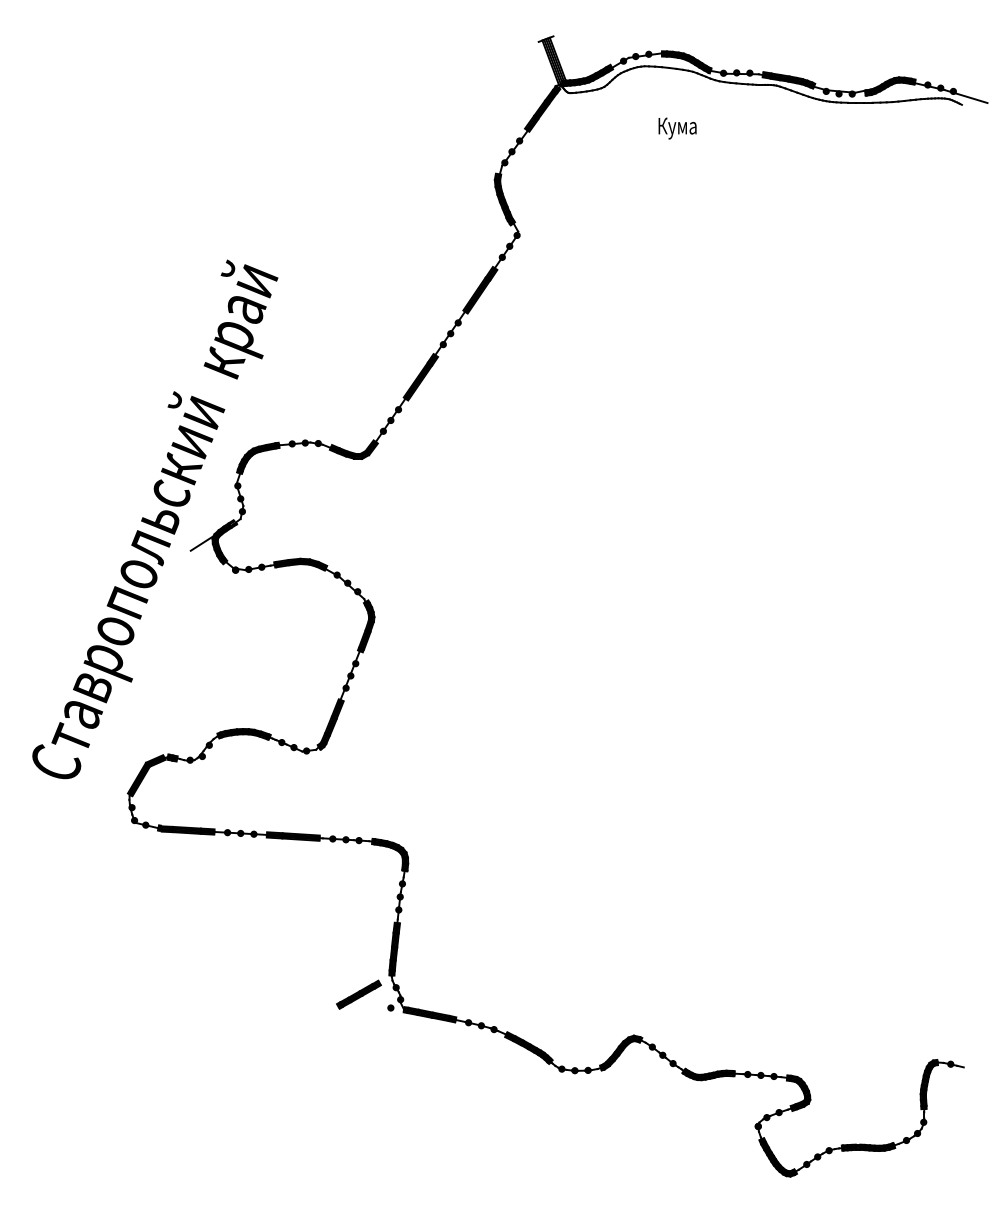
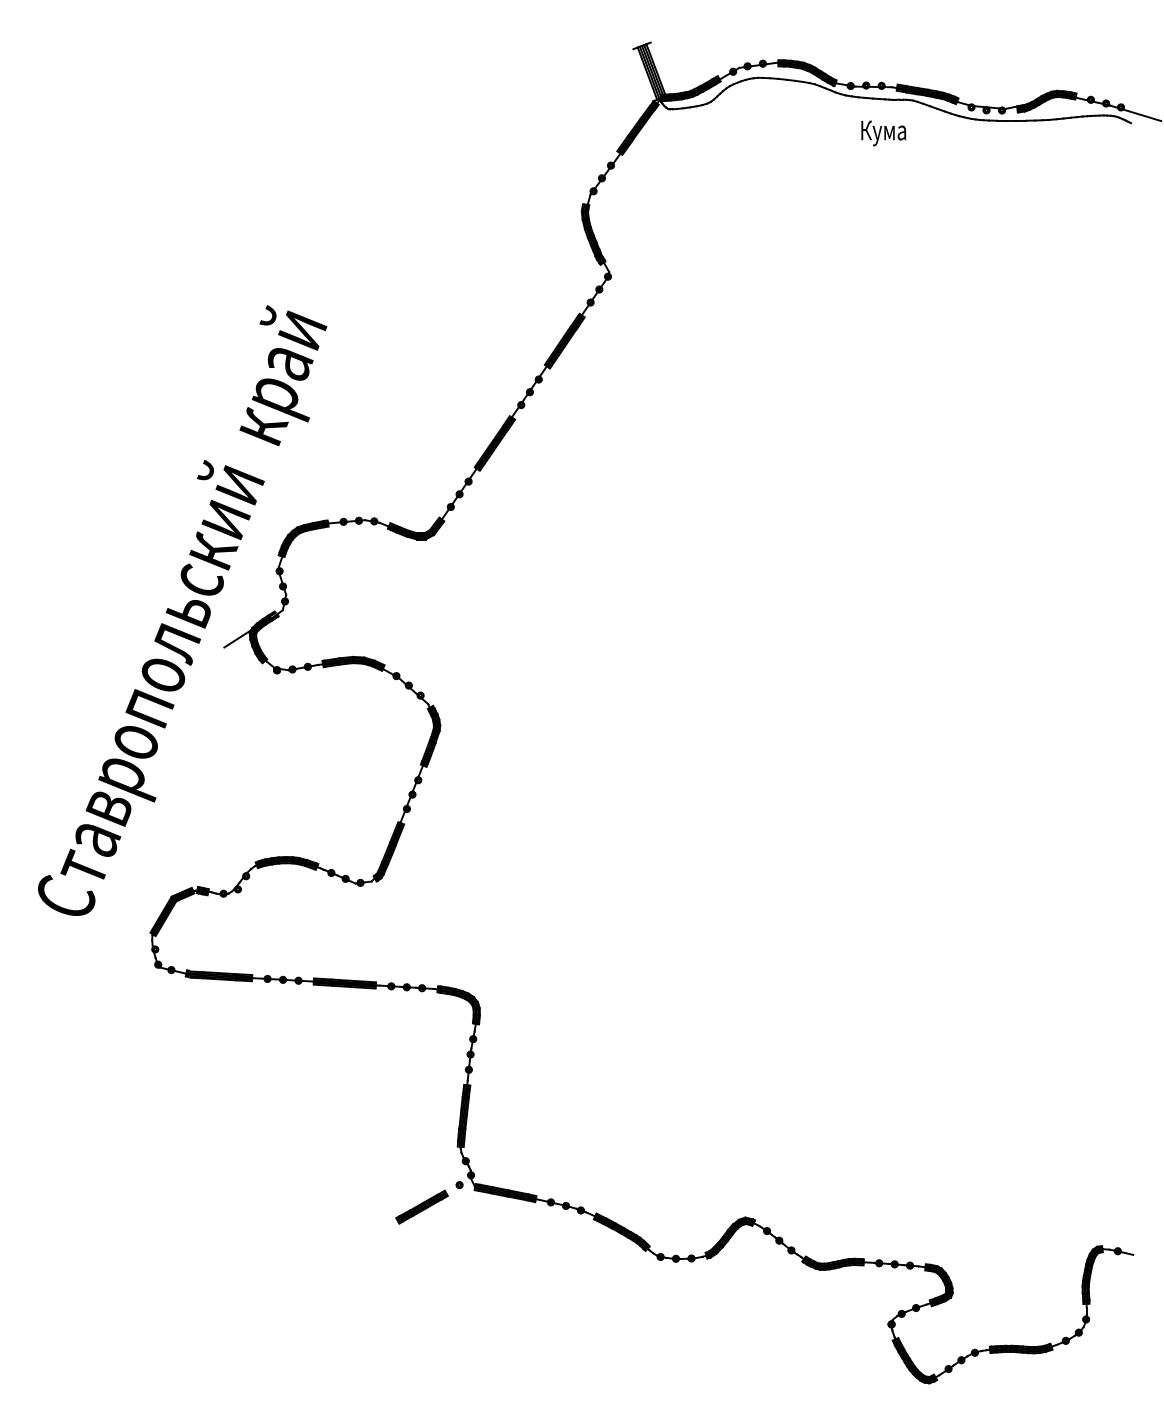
text: (677, 128) -> (883, 133), moved
part: (358, 994) -> (421, 1206), moved

